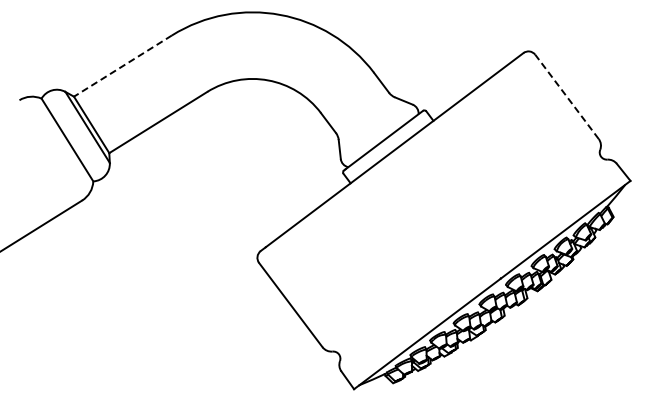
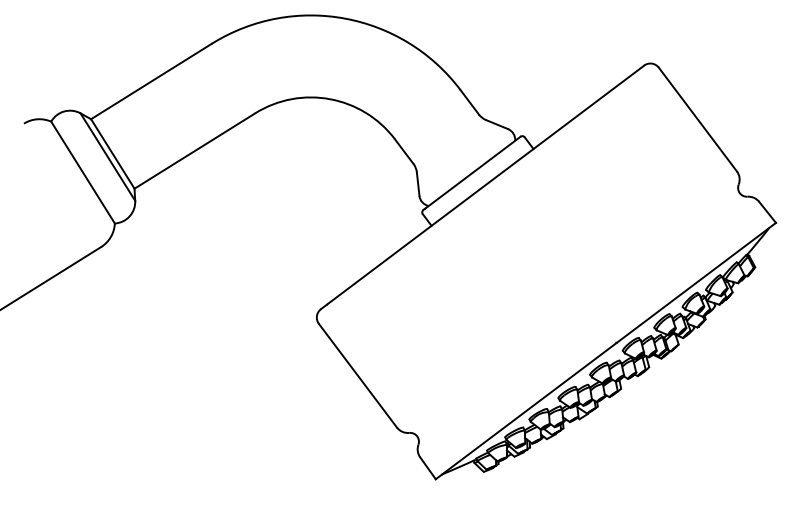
line: (122, 66) -> (150, 82), dashed -> solid
line: (567, 96) -> (698, 119), dashed -> solid

